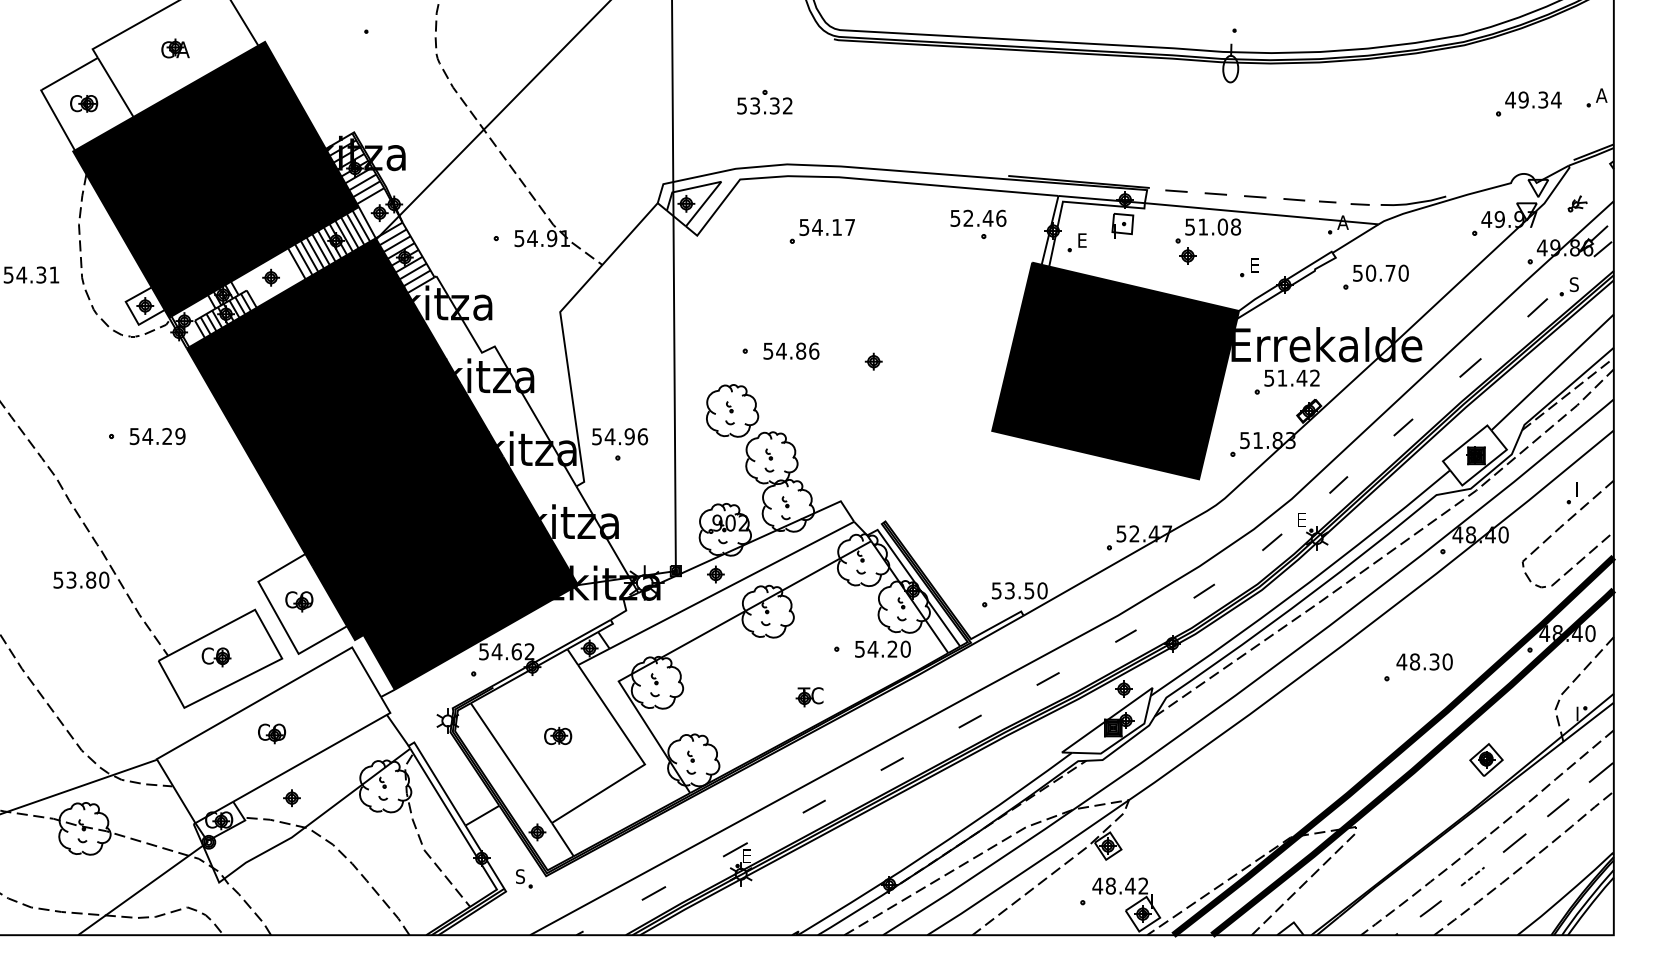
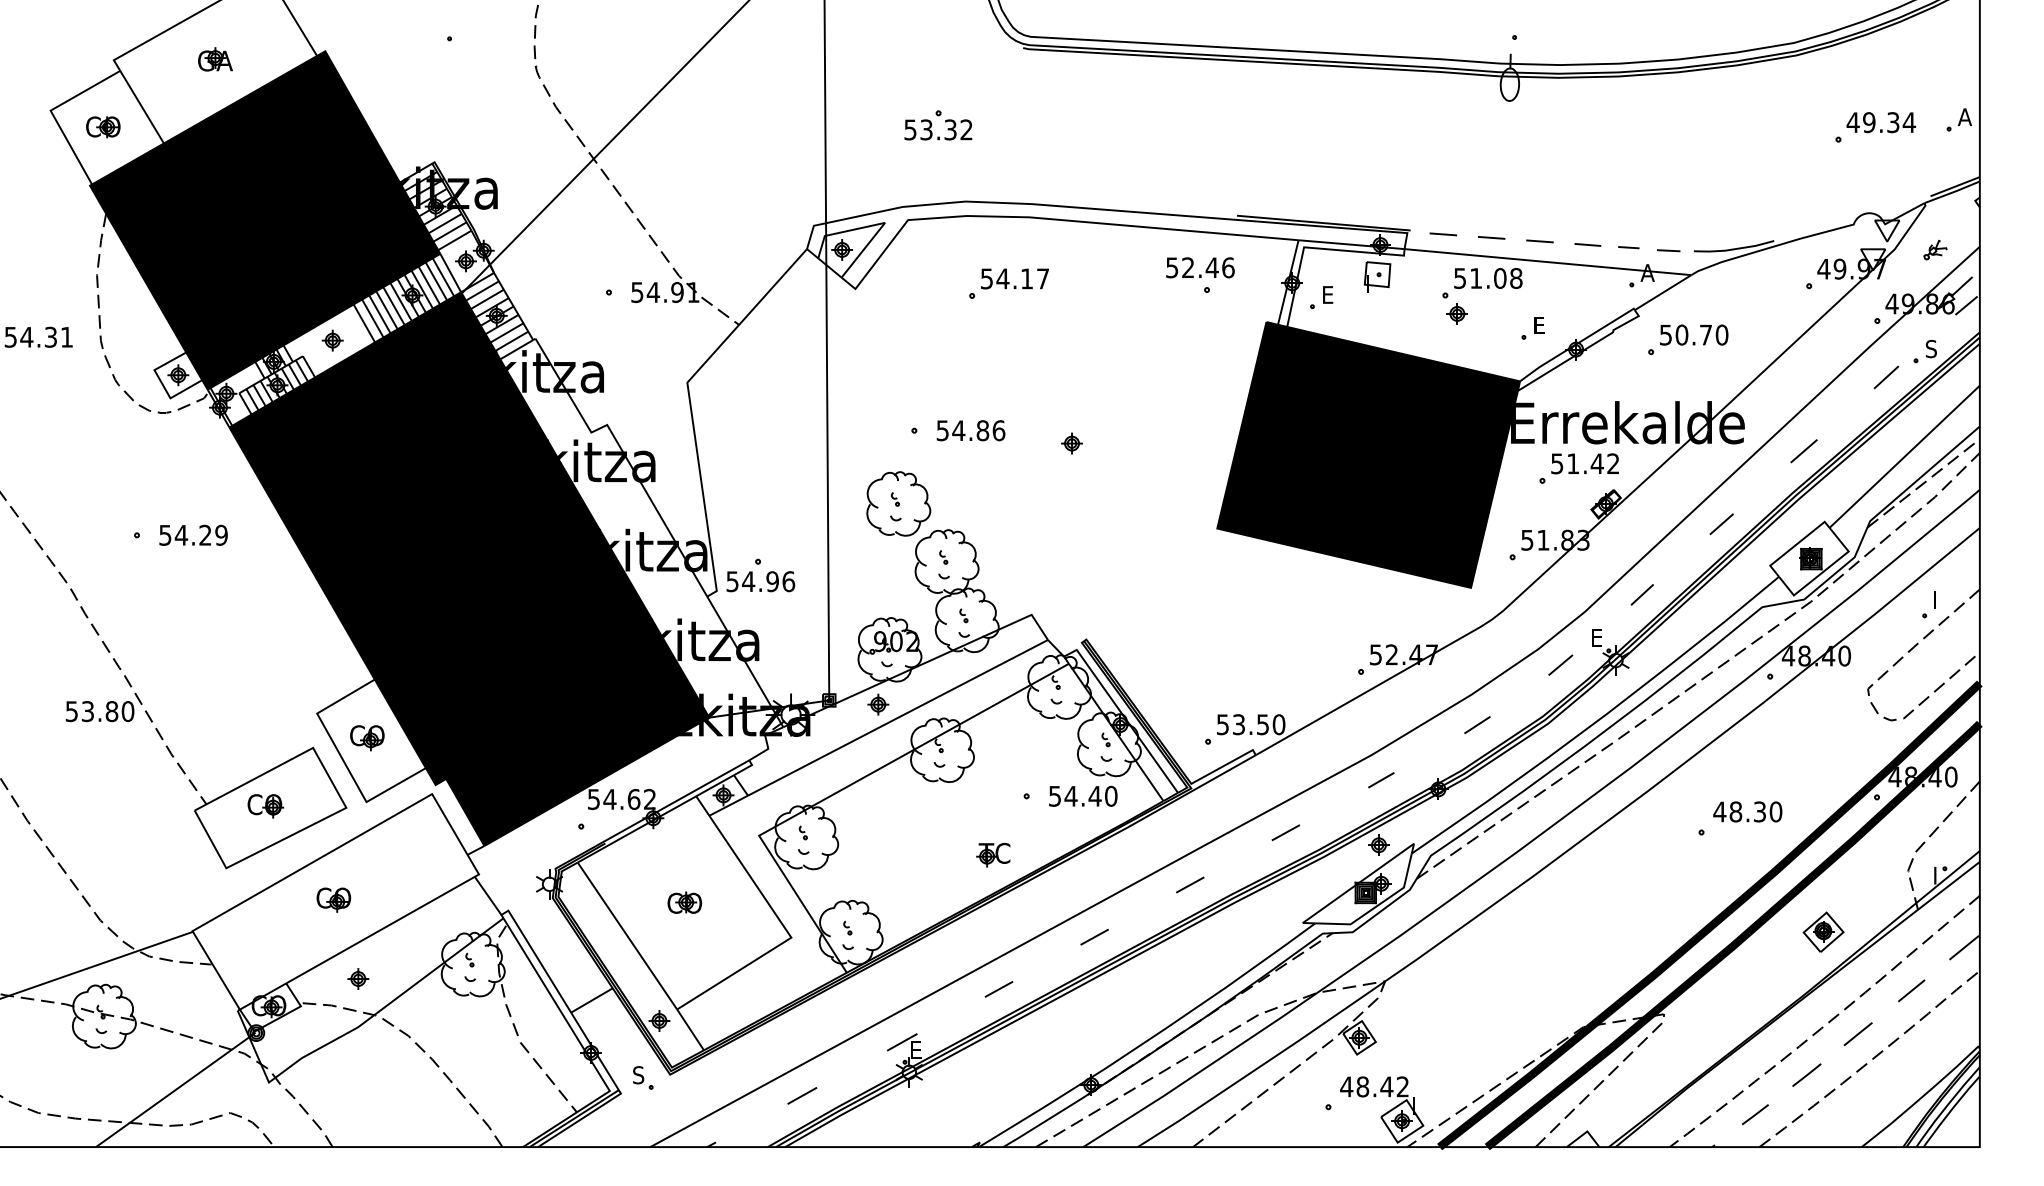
text: (619, 436) -> (760, 581), moved
text: (892, 648) -> (1094, 795), 54.20 -> 54.40
line: (1473, 876) -> (1807, 1074), dashed -> solid

